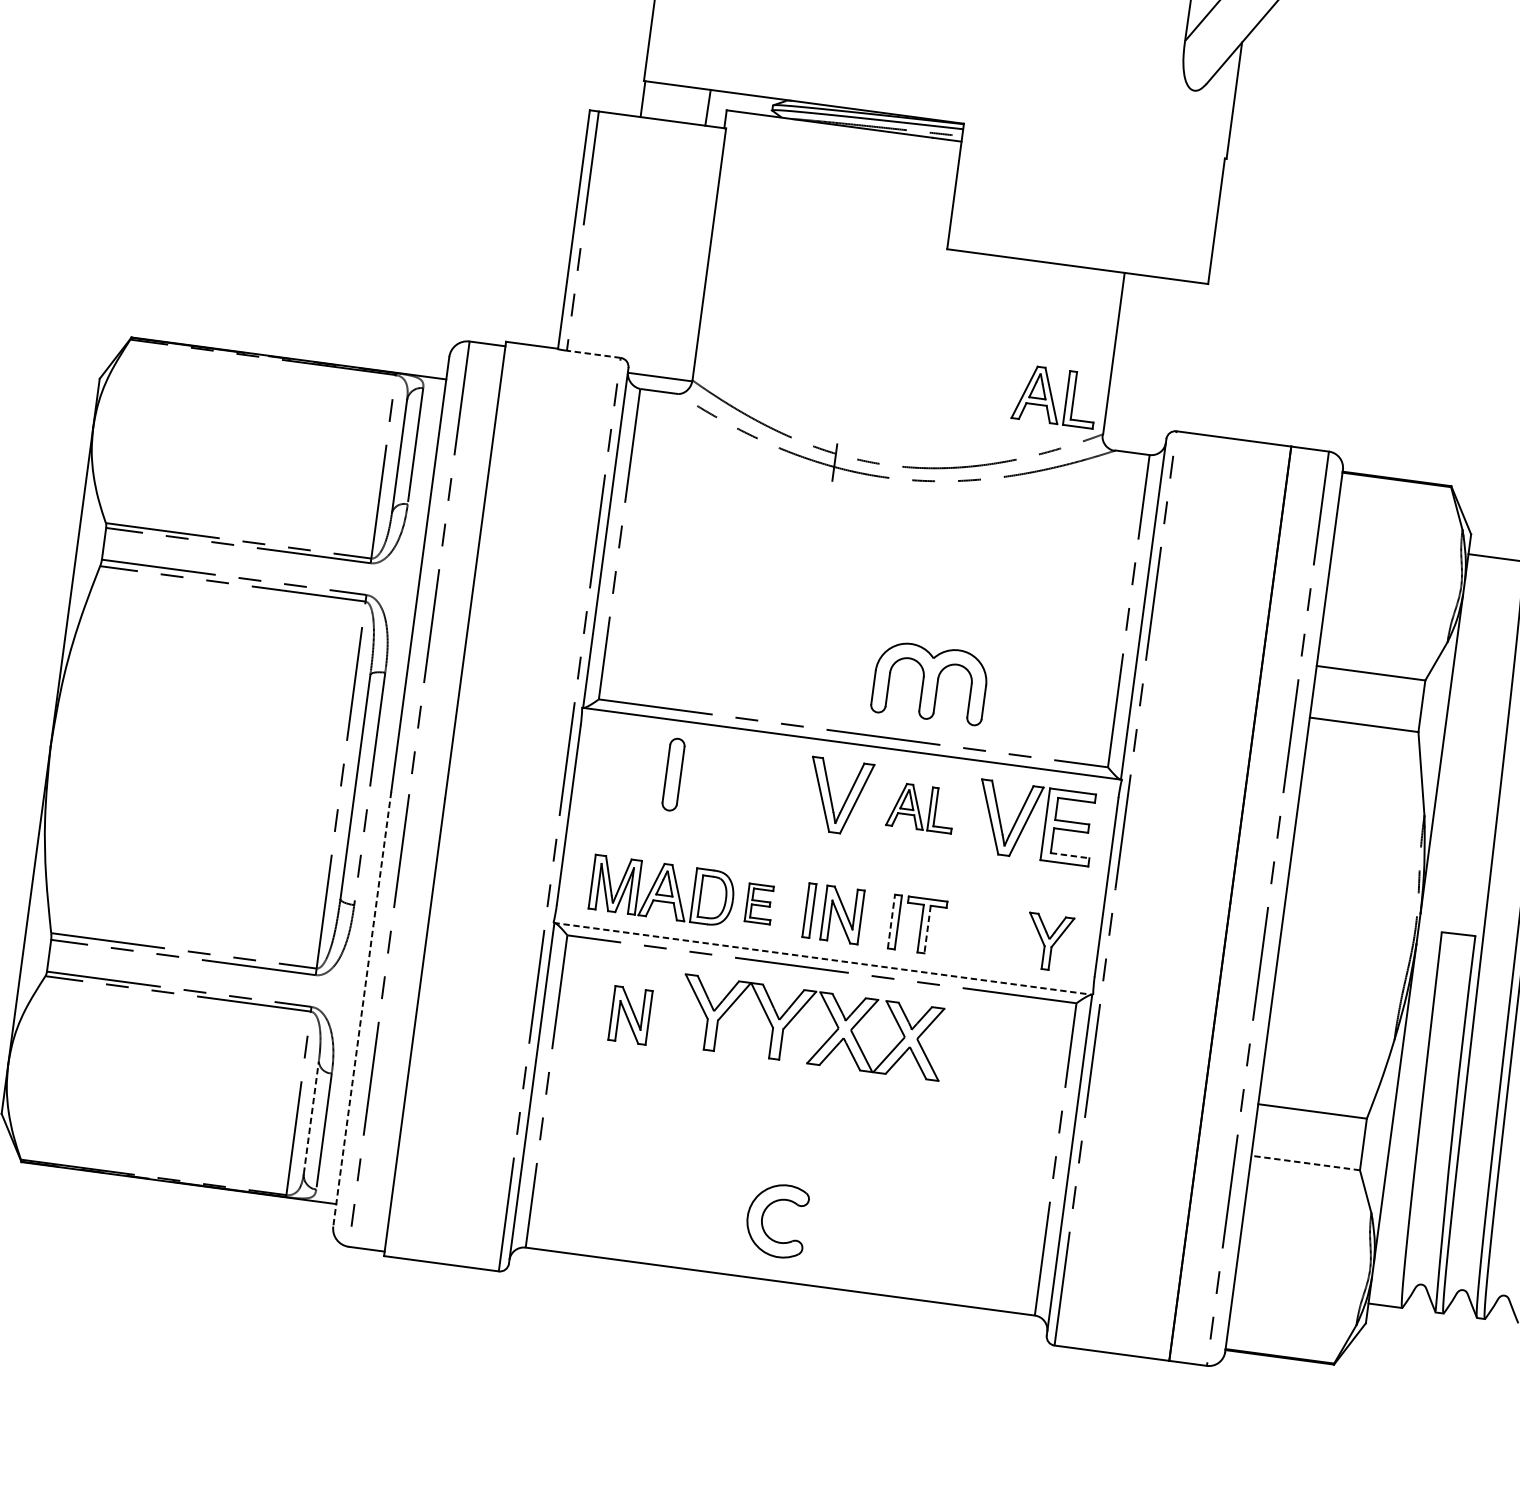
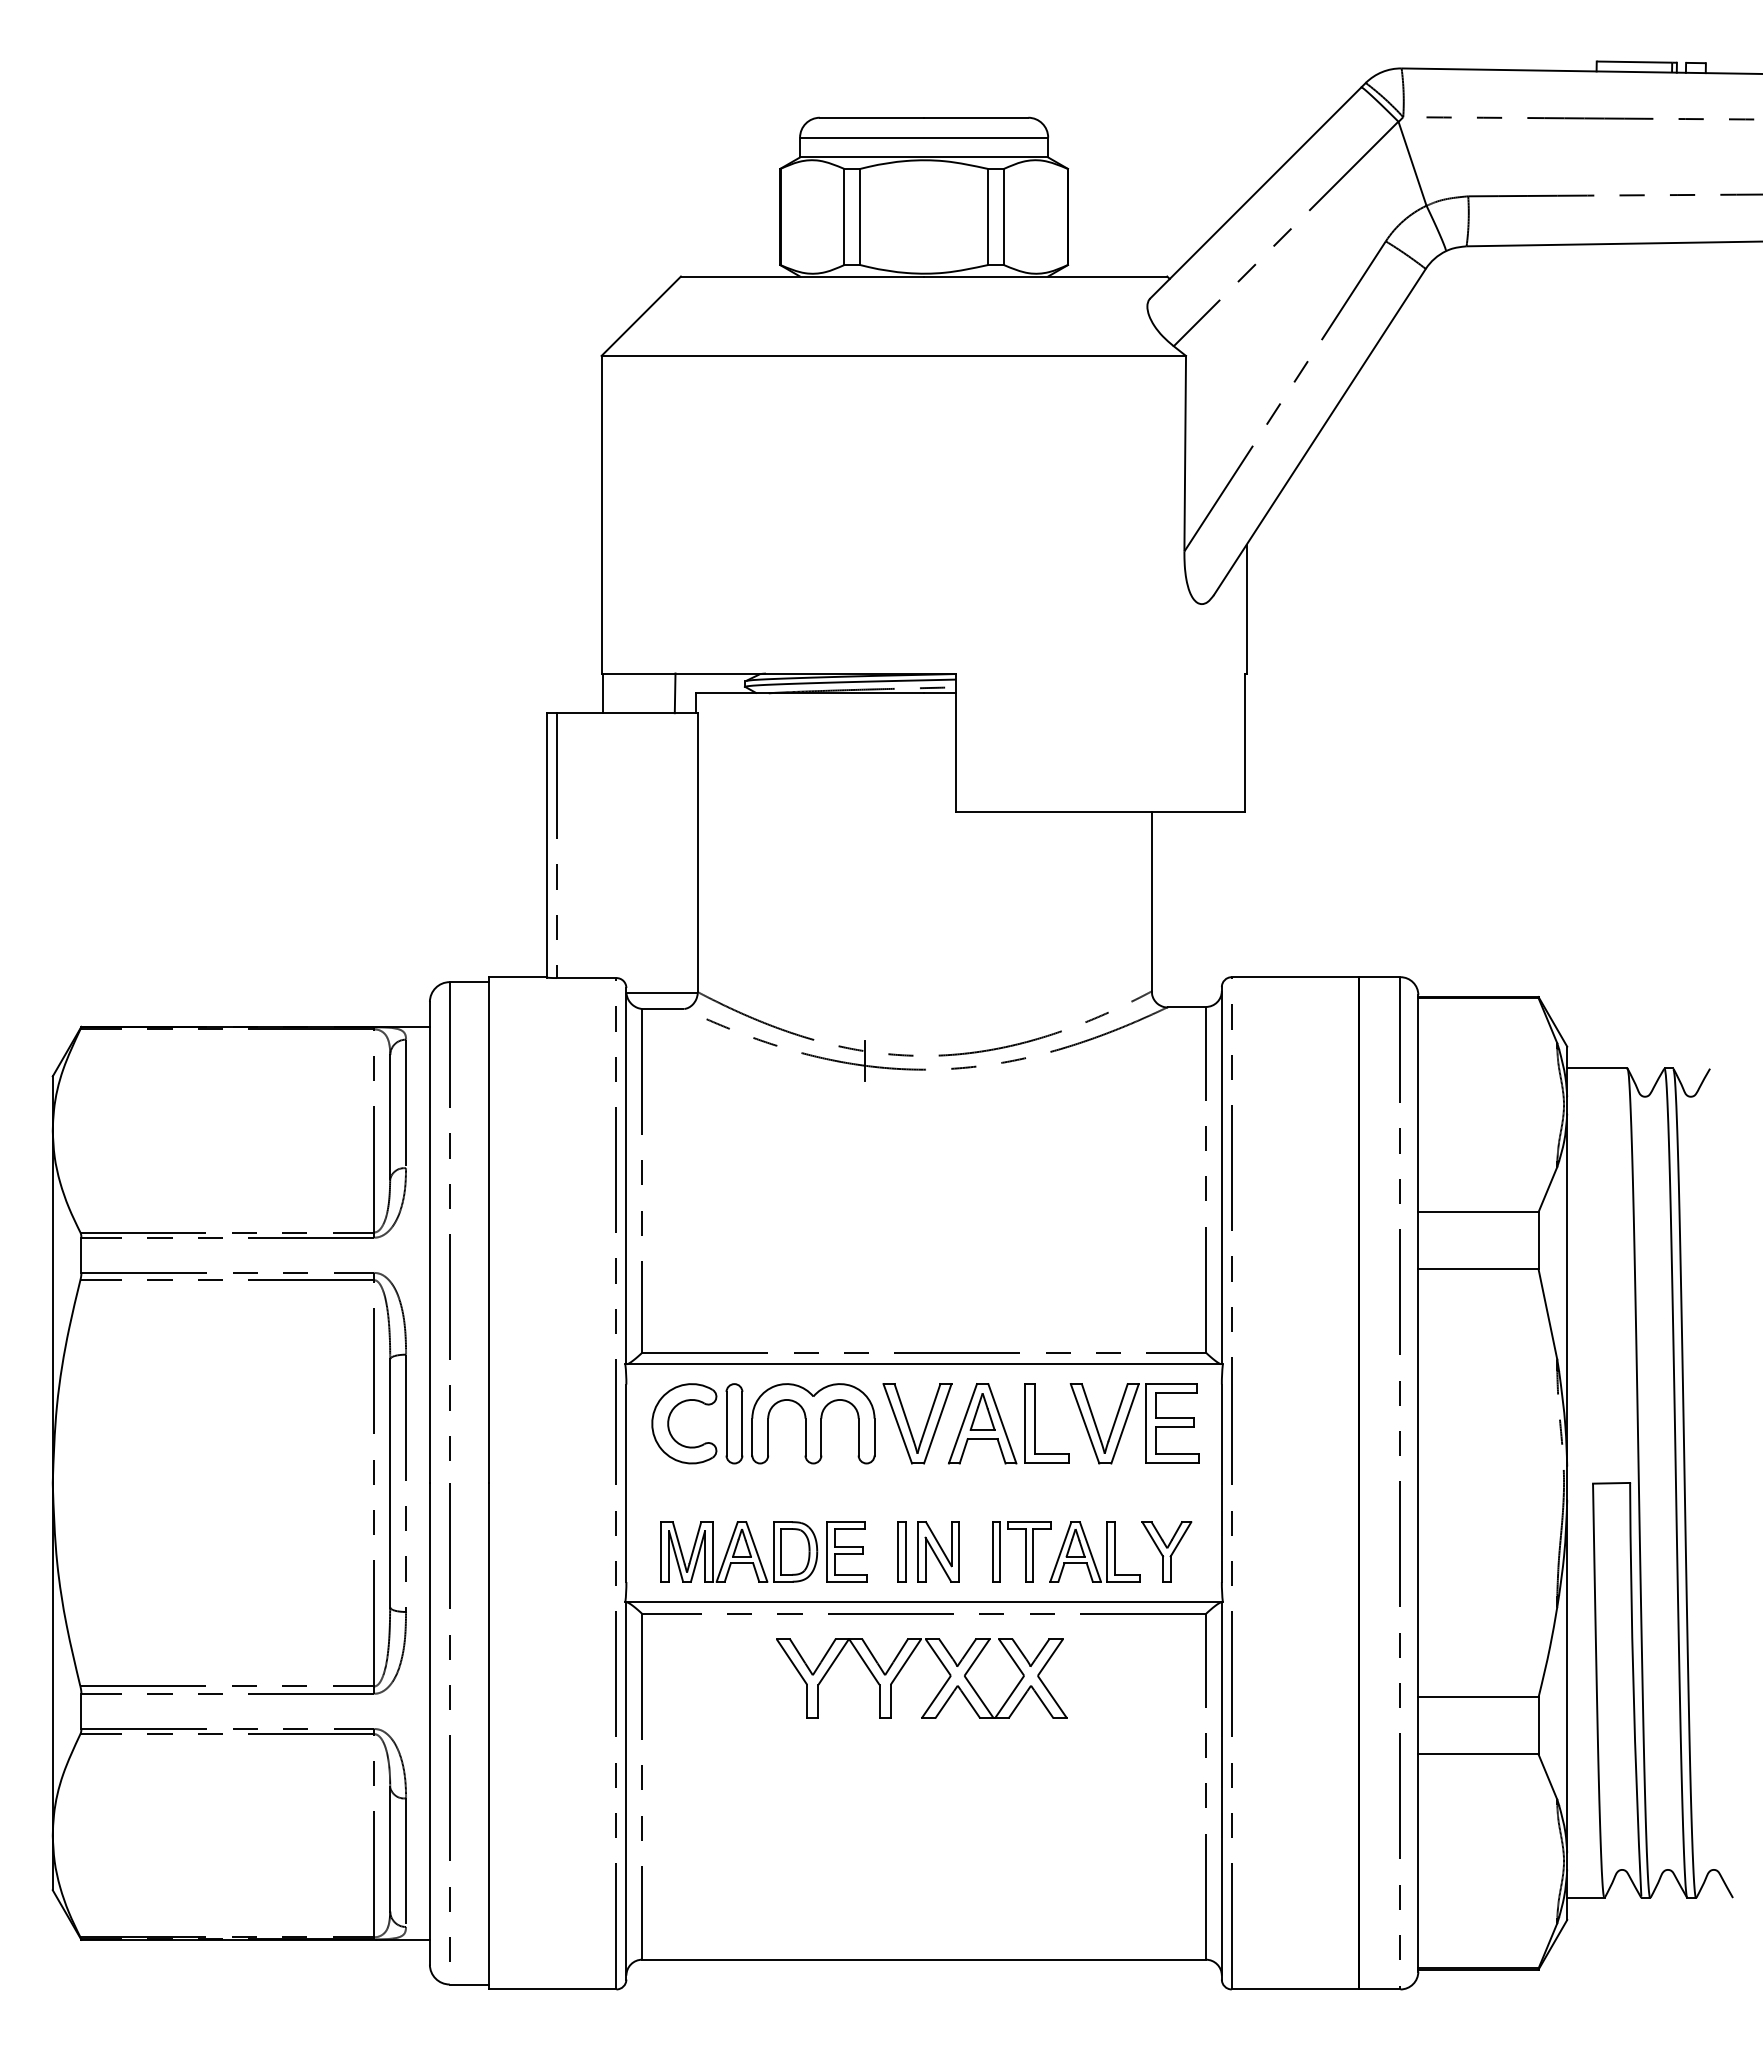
line: (593, 354) -> (586, 978), dashed -> solid
part: (1055, 396) -> (1094, 1551), moved
part: (930, 682) -> (813, 1423), moved
part: (921, 807) -> (1008, 1423), size x1.67
line: (1070, 855) -> (1178, 1454), dashed -> solid
part: (759, 903) -> (846, 1551), size x1.43
line: (891, 921) -> (992, 1551), dashed -> solid
line: (927, 929) -> (1033, 1555), dashed -> solid
line: (823, 959) -> (924, 1602), dashed -> solid
line: (362, 1008) -> (429, 1723), dashed -> solid
part: (630, 1015) -> (722, 1691), removed
line: (311, 1116) -> (390, 1848), dashed -> solid
line: (1304, 1162) -> (1477, 1754), dashed -> solid
part: (763, 1218) -> (669, 1423), moved

